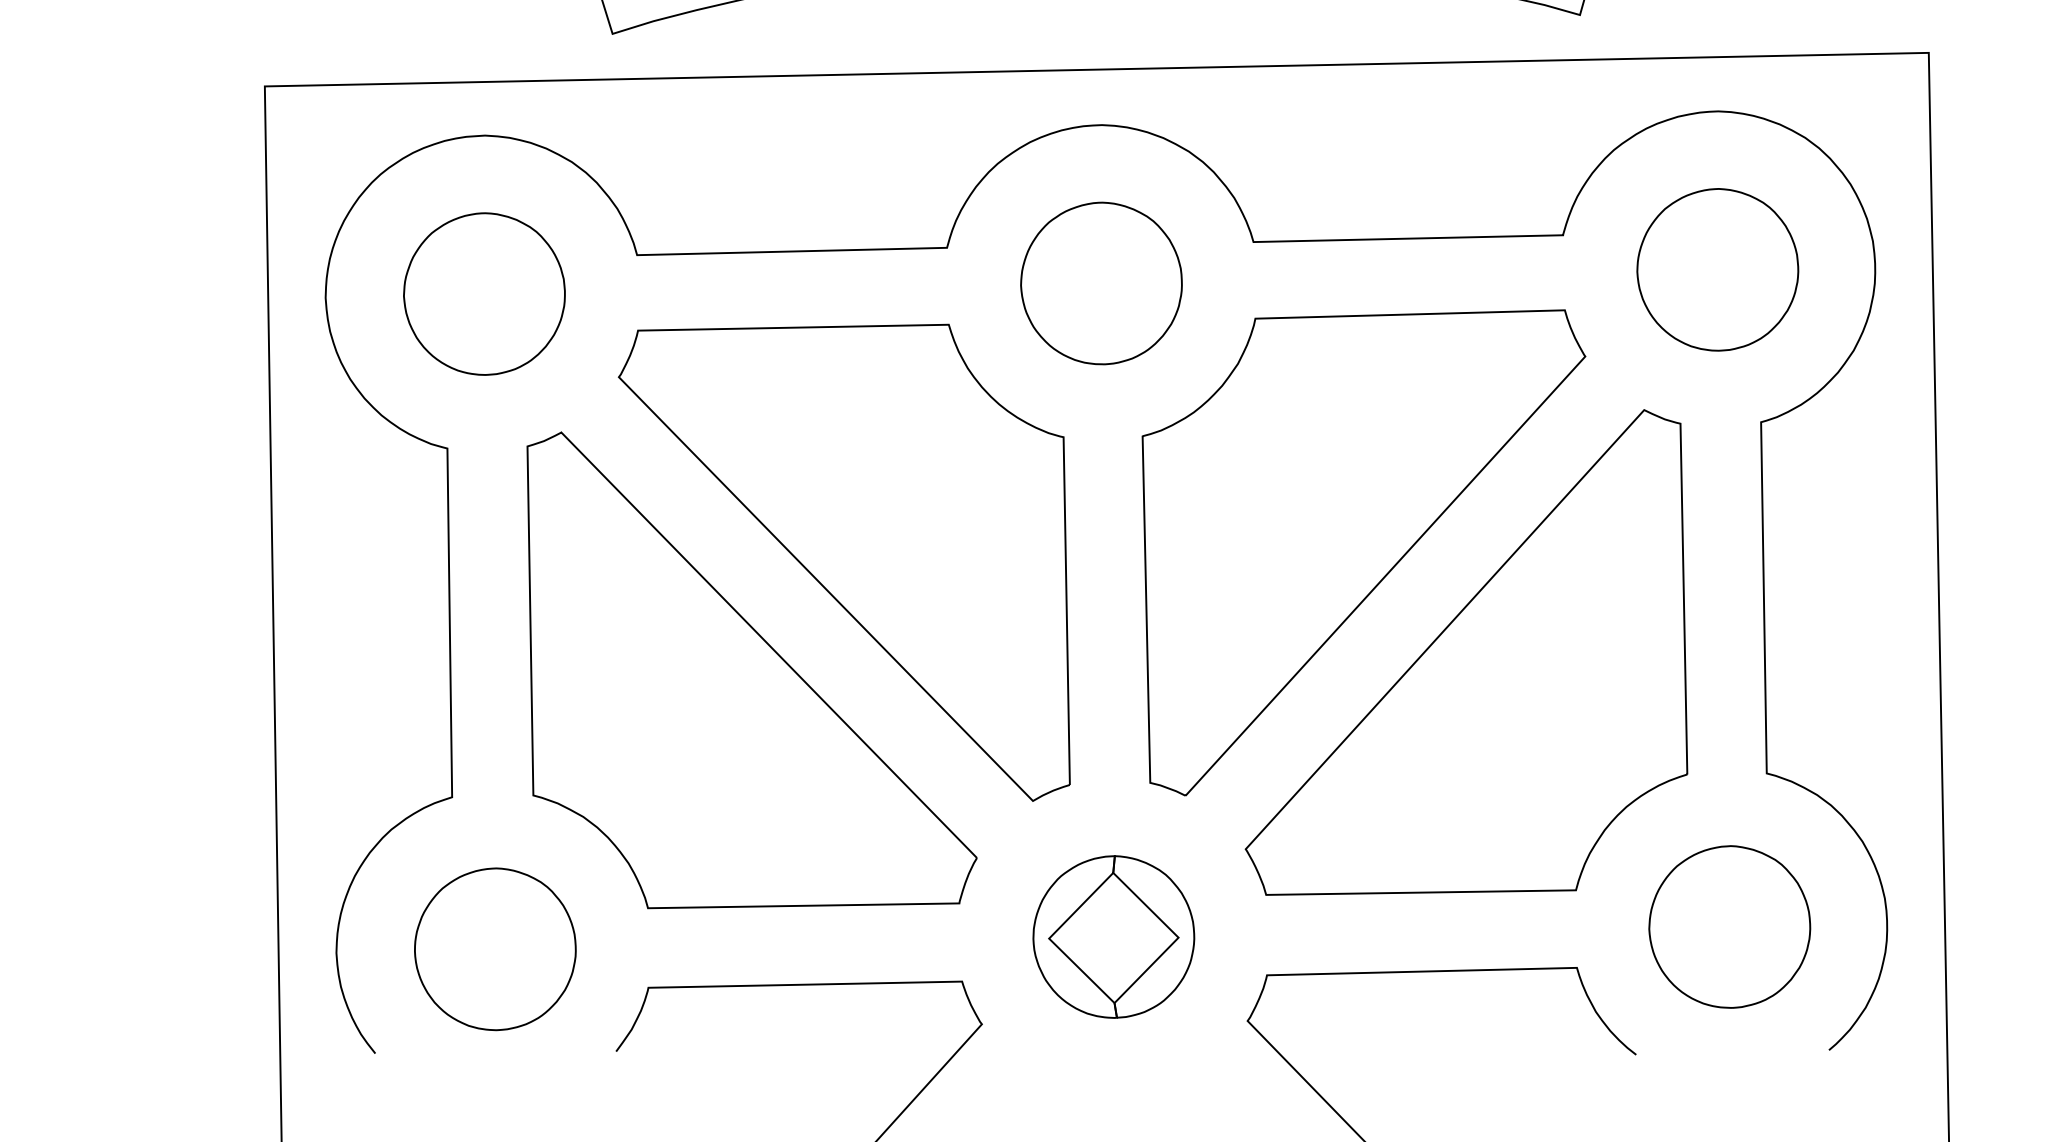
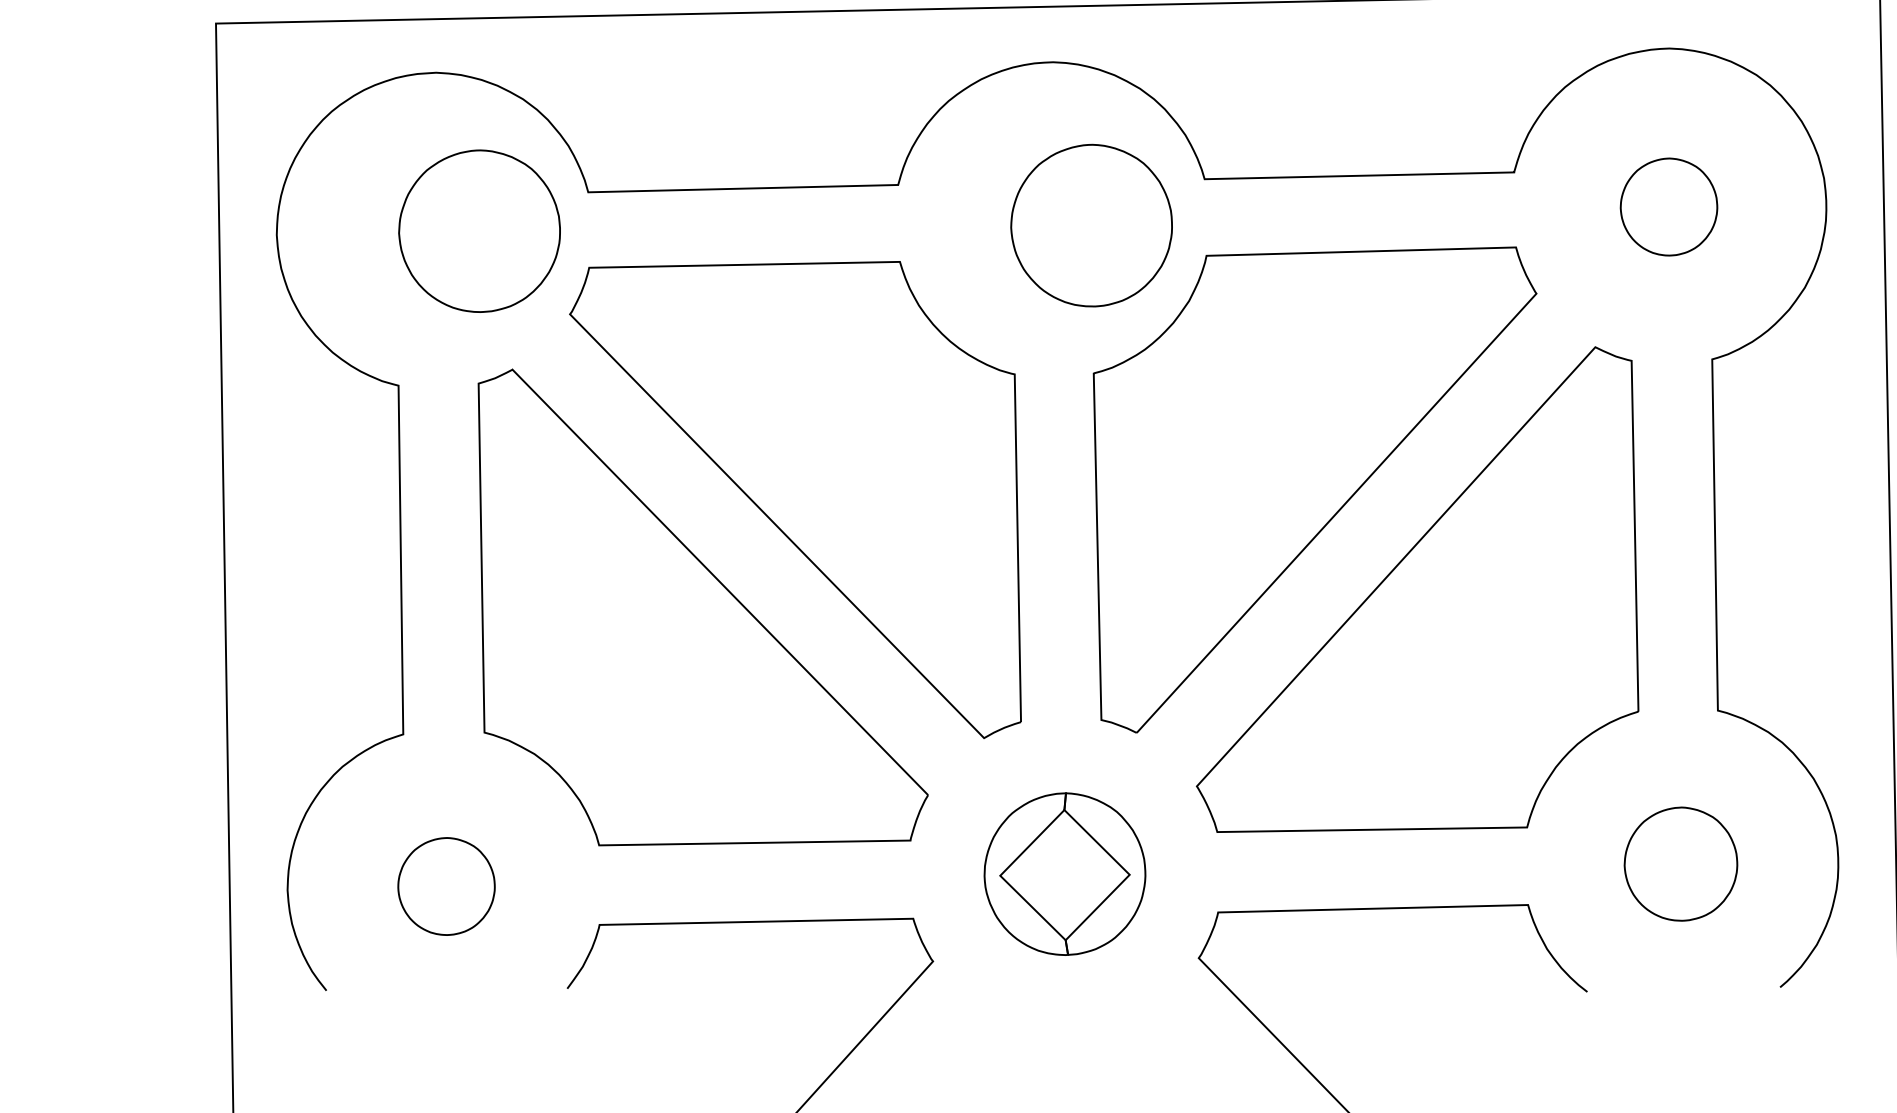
part: (1717, 269) -> (1668, 206), size x0.6
part: (1101, 283) -> (1091, 225), moved
part: (484, 293) -> (479, 230), moved
part: (1729, 926) -> (1680, 863), size x0.7
part: (495, 949) -> (446, 886), size x0.6

